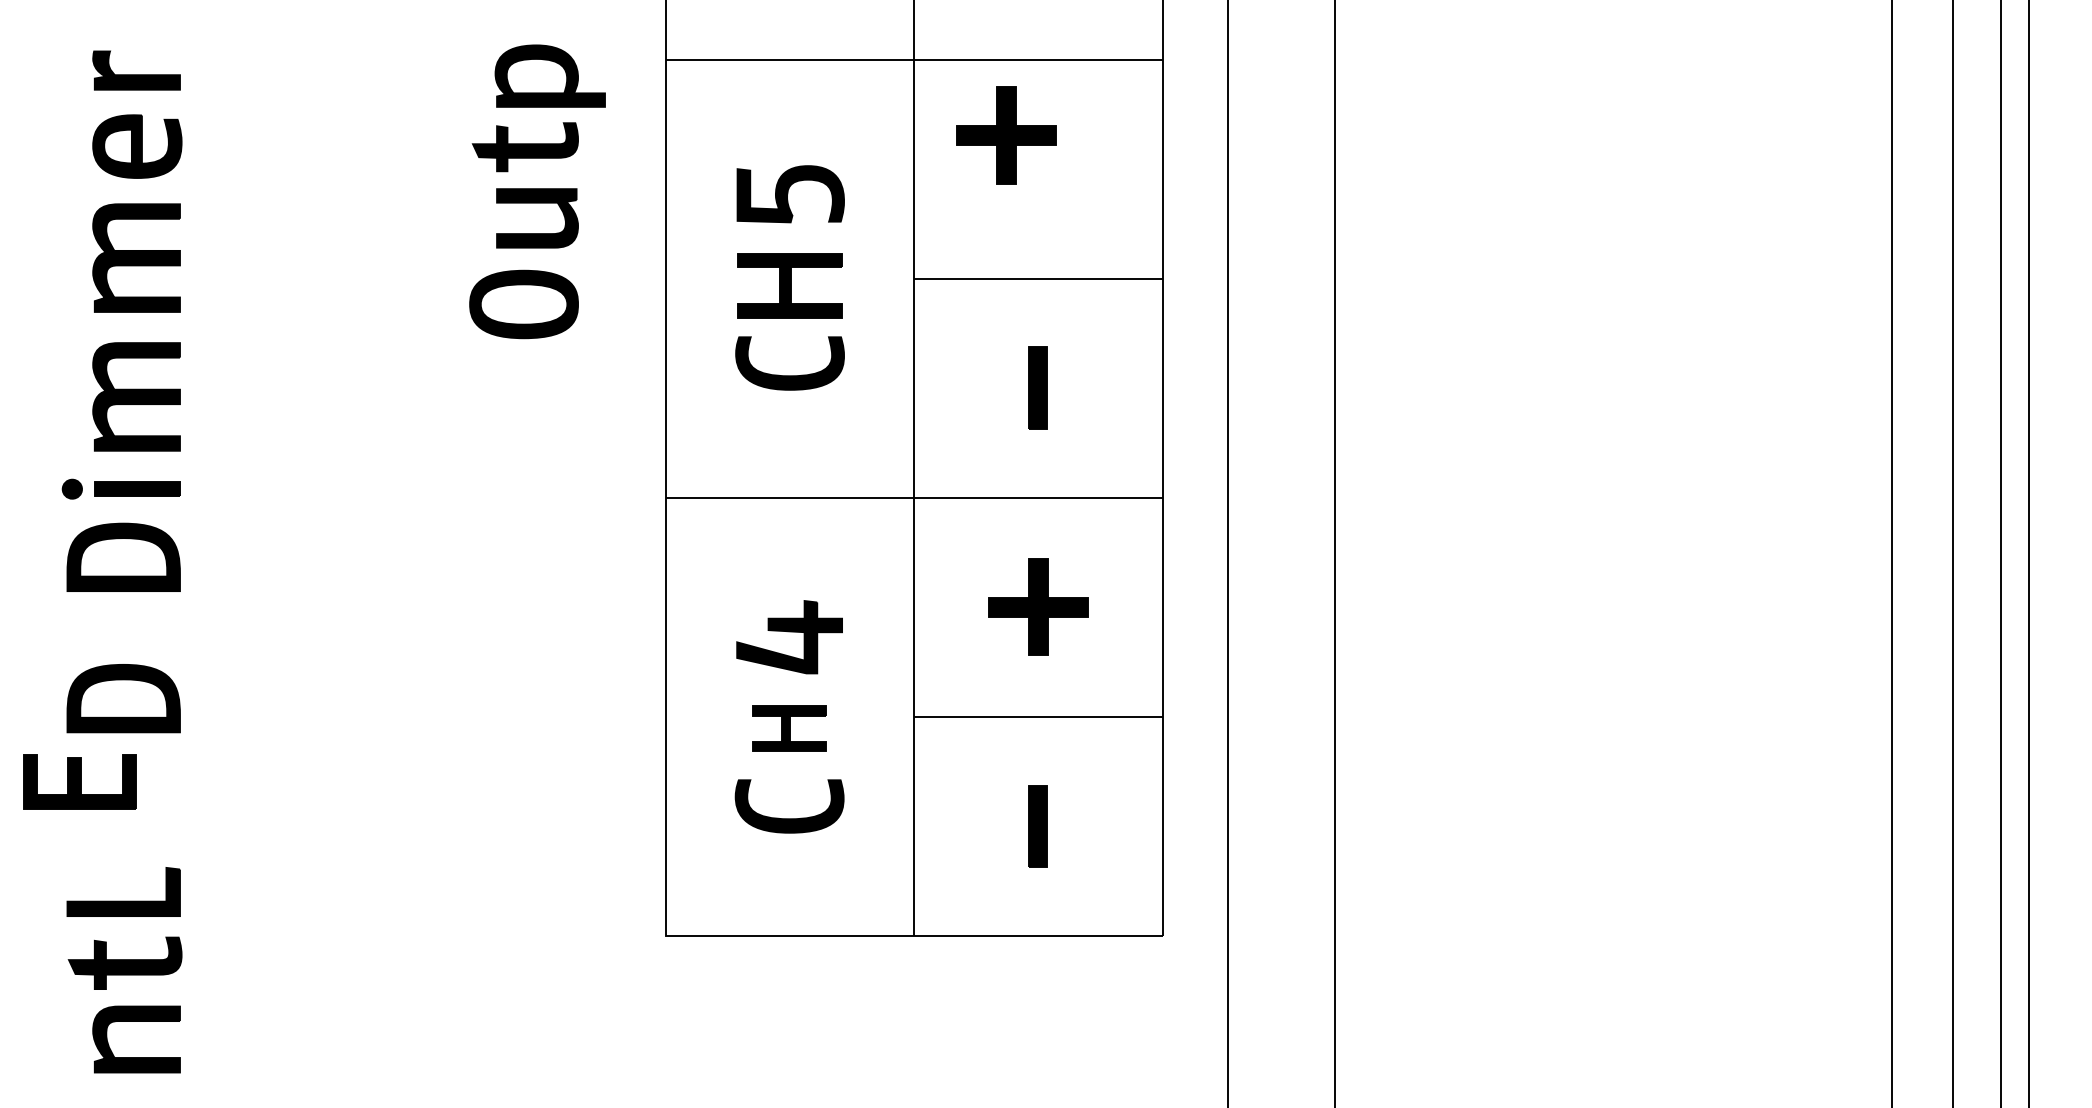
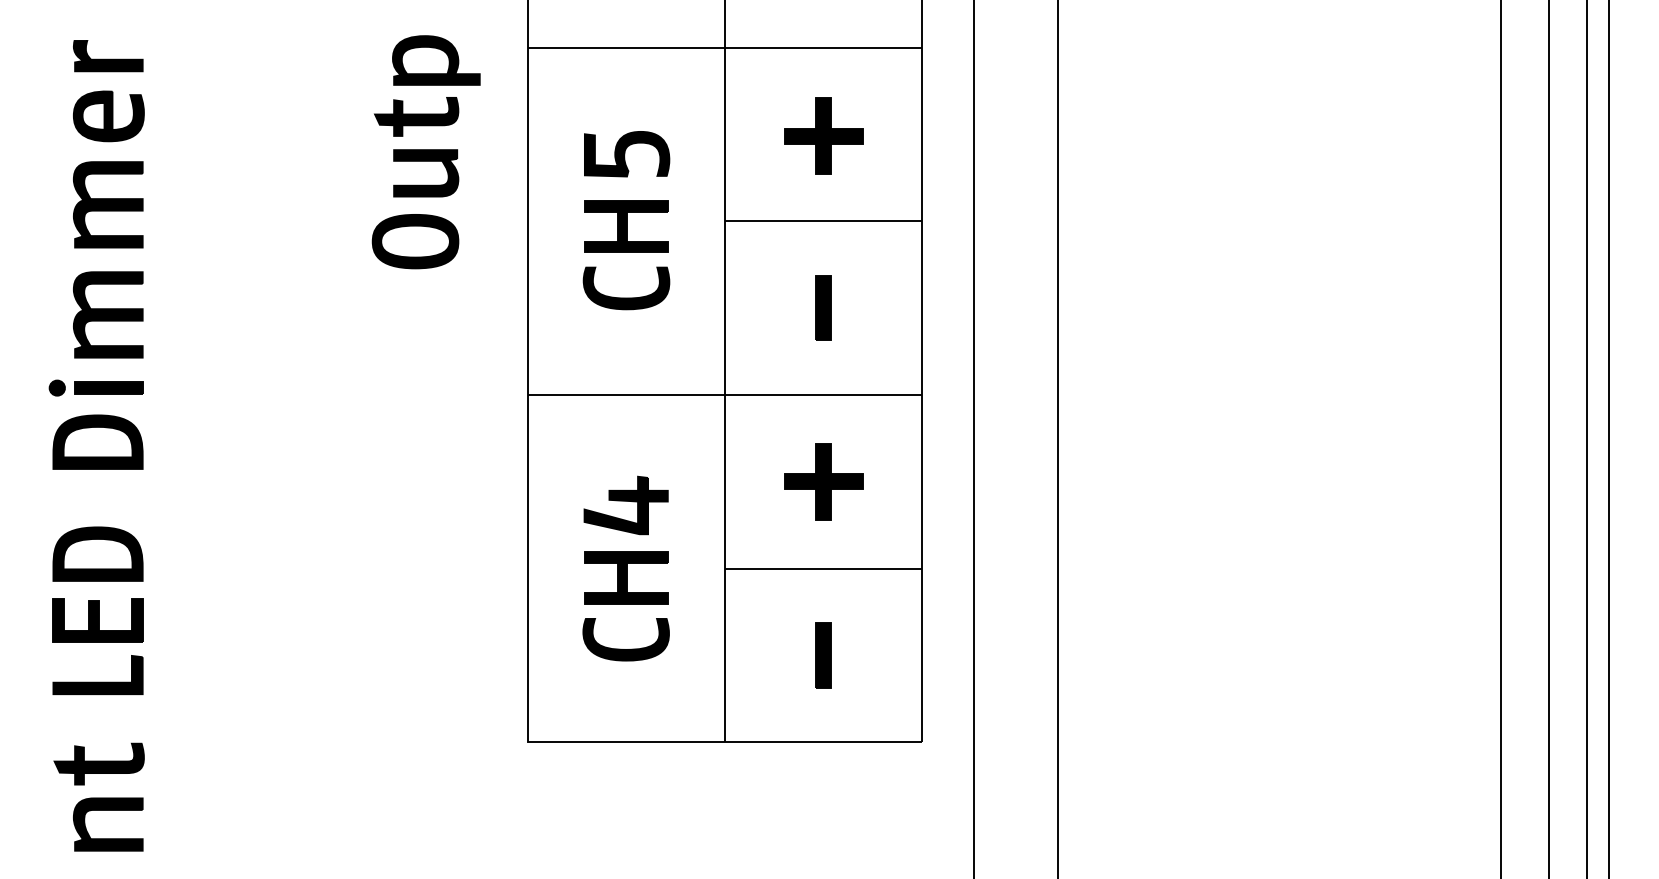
part: (1006, 135) -> (823, 136), moved
part: (789, 728) -> (626, 577), size x1.43
part: (79, 781) -> (97, 619), moved
part: (123, 900) -> (97, 681), moved

